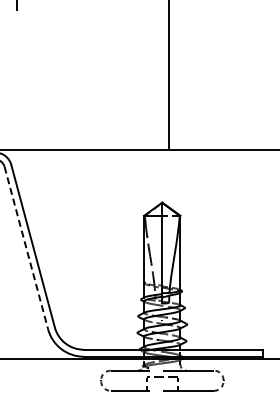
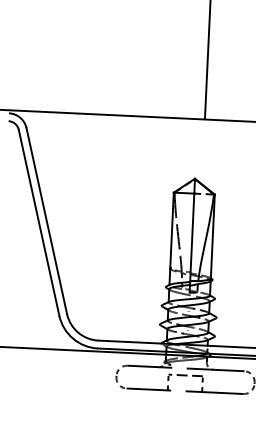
line: (26, 248) -> (39, 223), dashed -> solid

